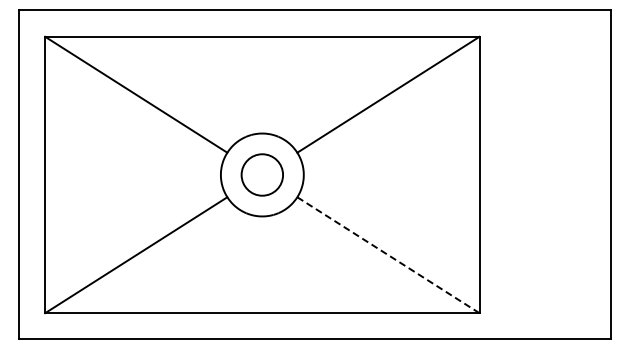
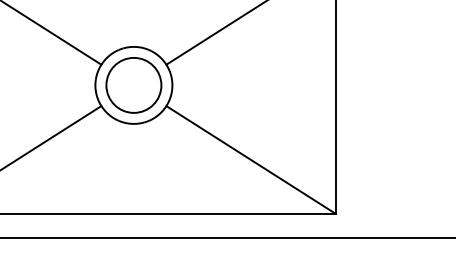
circle: (261, 174) -> (133, 84), size x1.43
line: (388, 255) -> (251, 160), dashed -> solid

